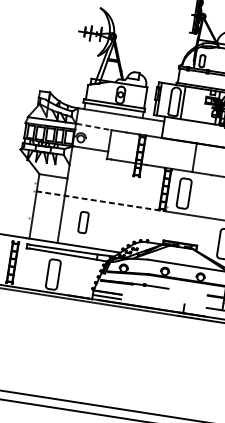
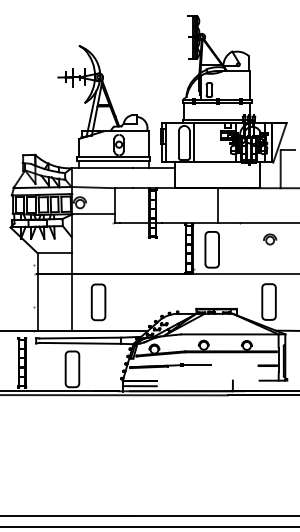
line: (94, 126) -> (93, 187), dashed -> solid
line: (100, 201) -> (114, 274), dashed -> solid
part: (83, 222) -> (98, 302), size x1.43

